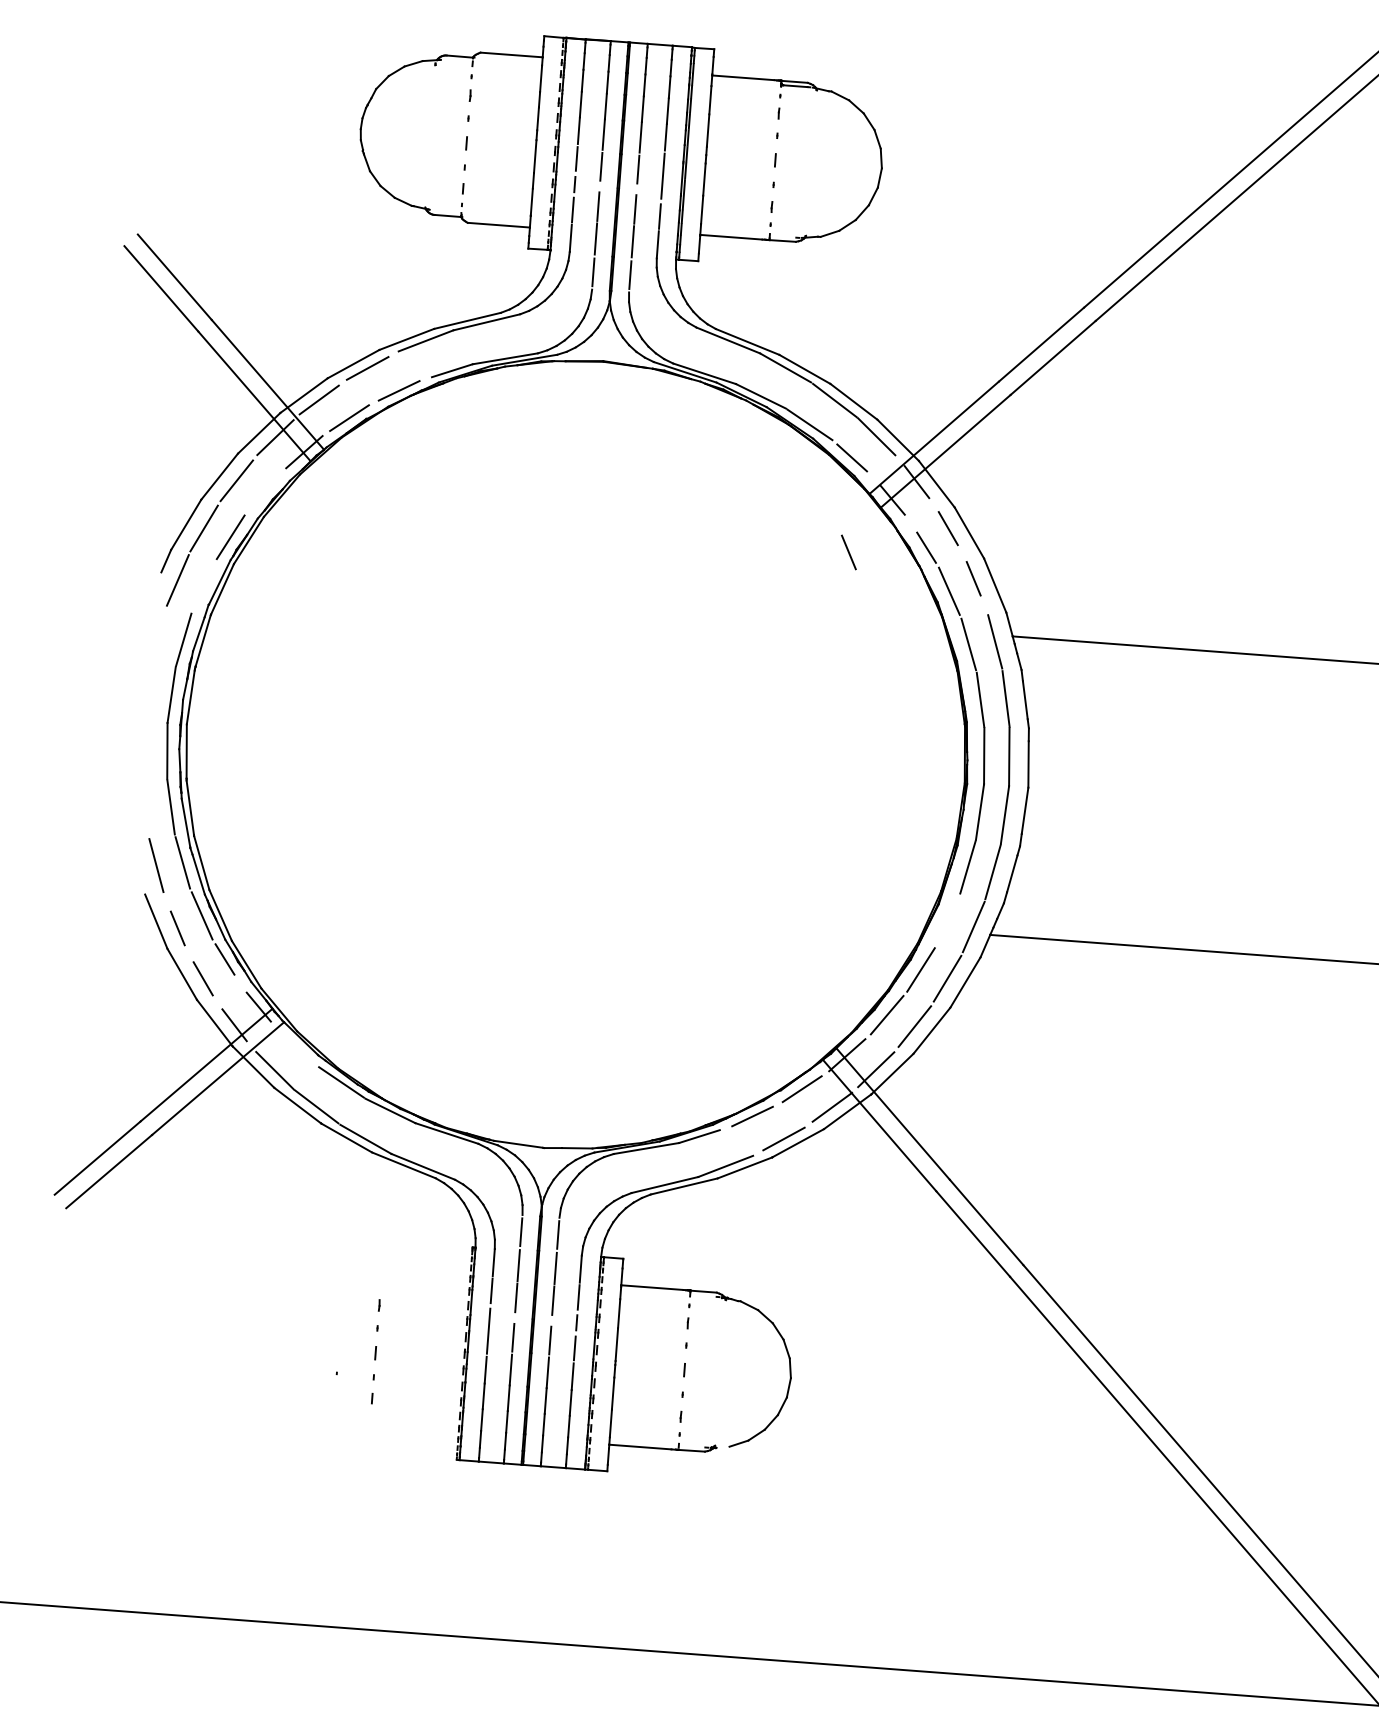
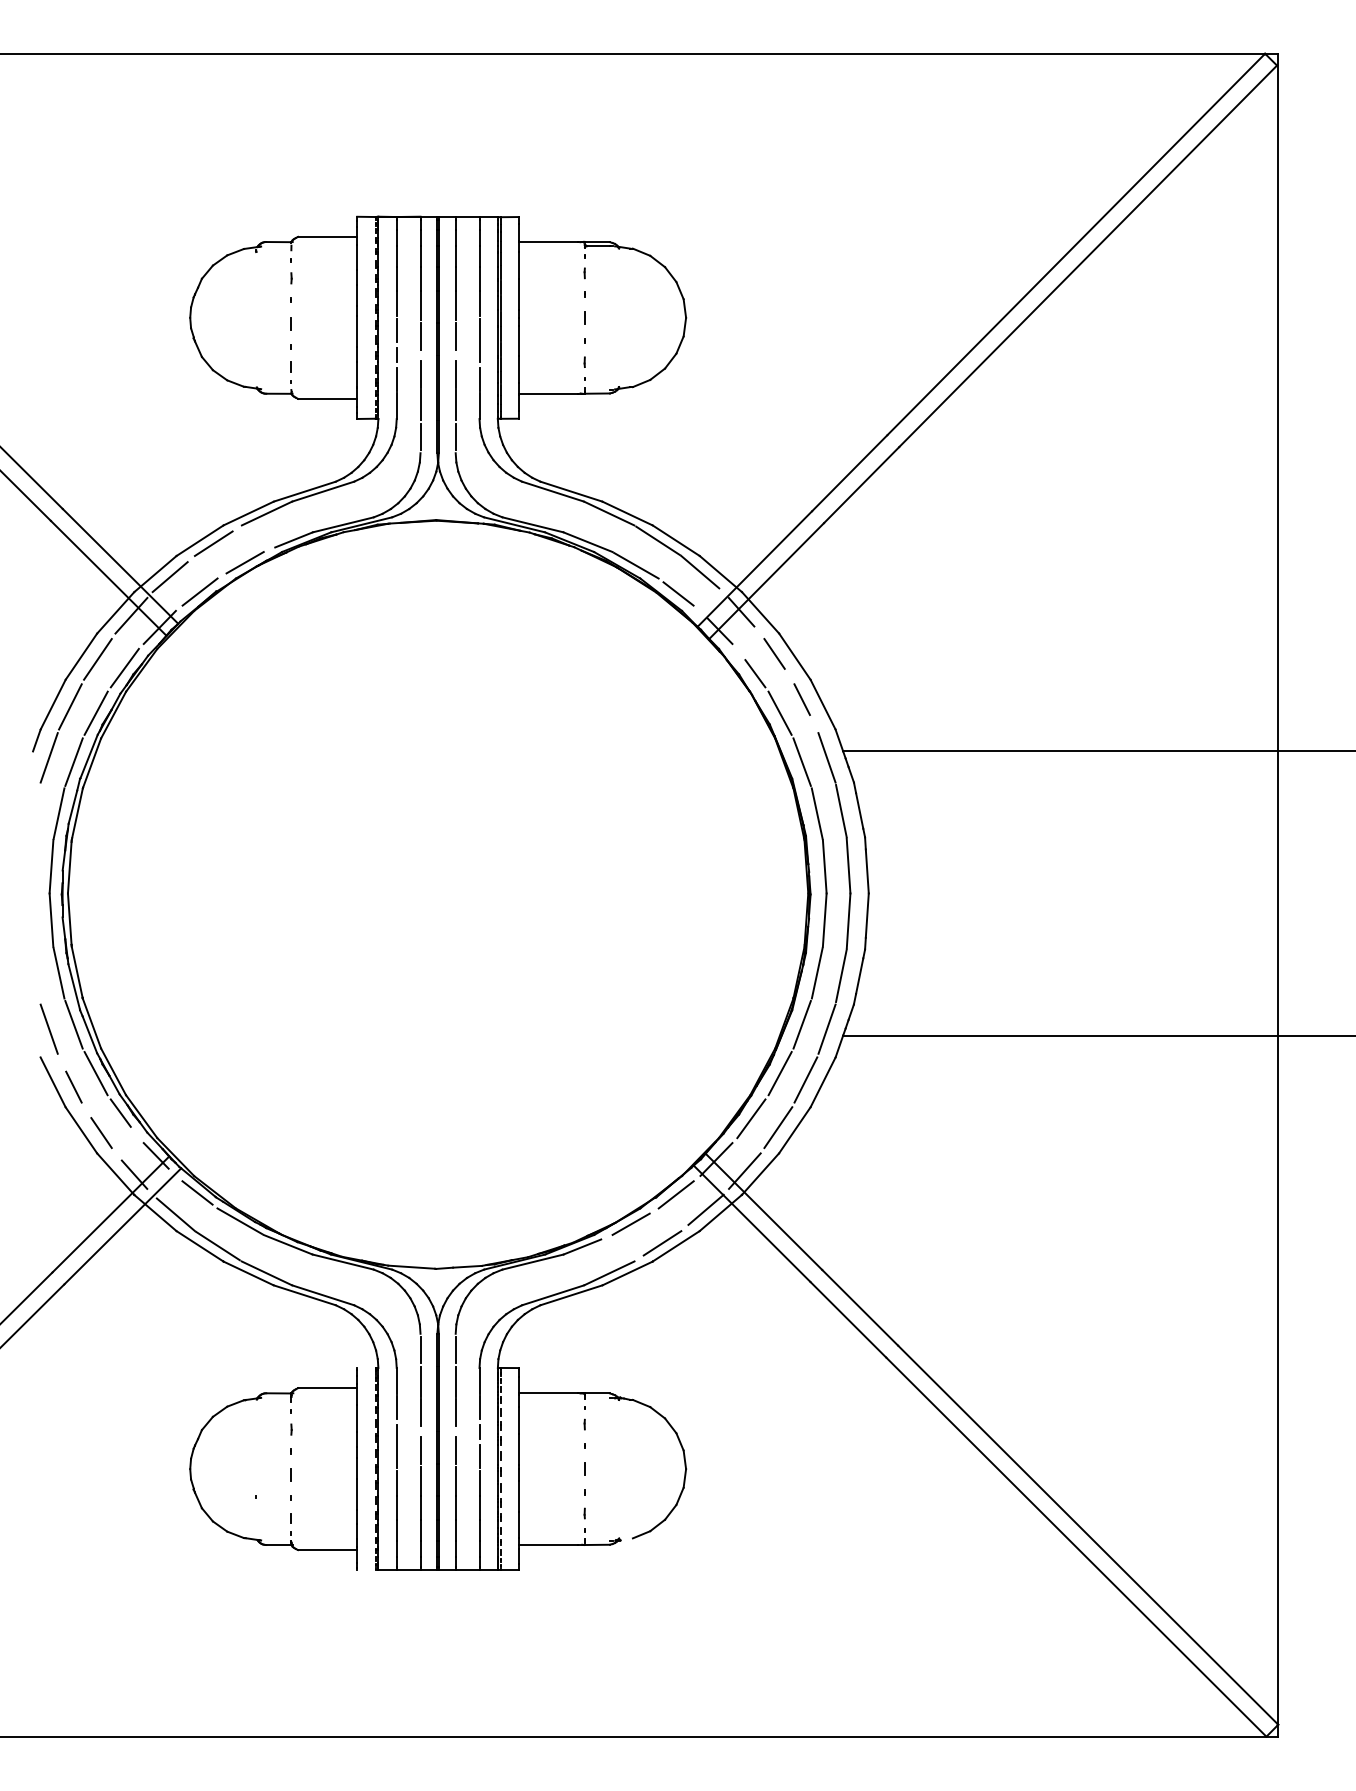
line: (264, 491) -> (124, 667), added
line: (848, 552) -> (681, 683), removed
line: (203, 586) -> (73, 761), added
line: (947, 920) -> (801, 1024), added
line: (299, 1048) -> (197, 1192), added
part: (357, 1344) -> (273, 1468), added

